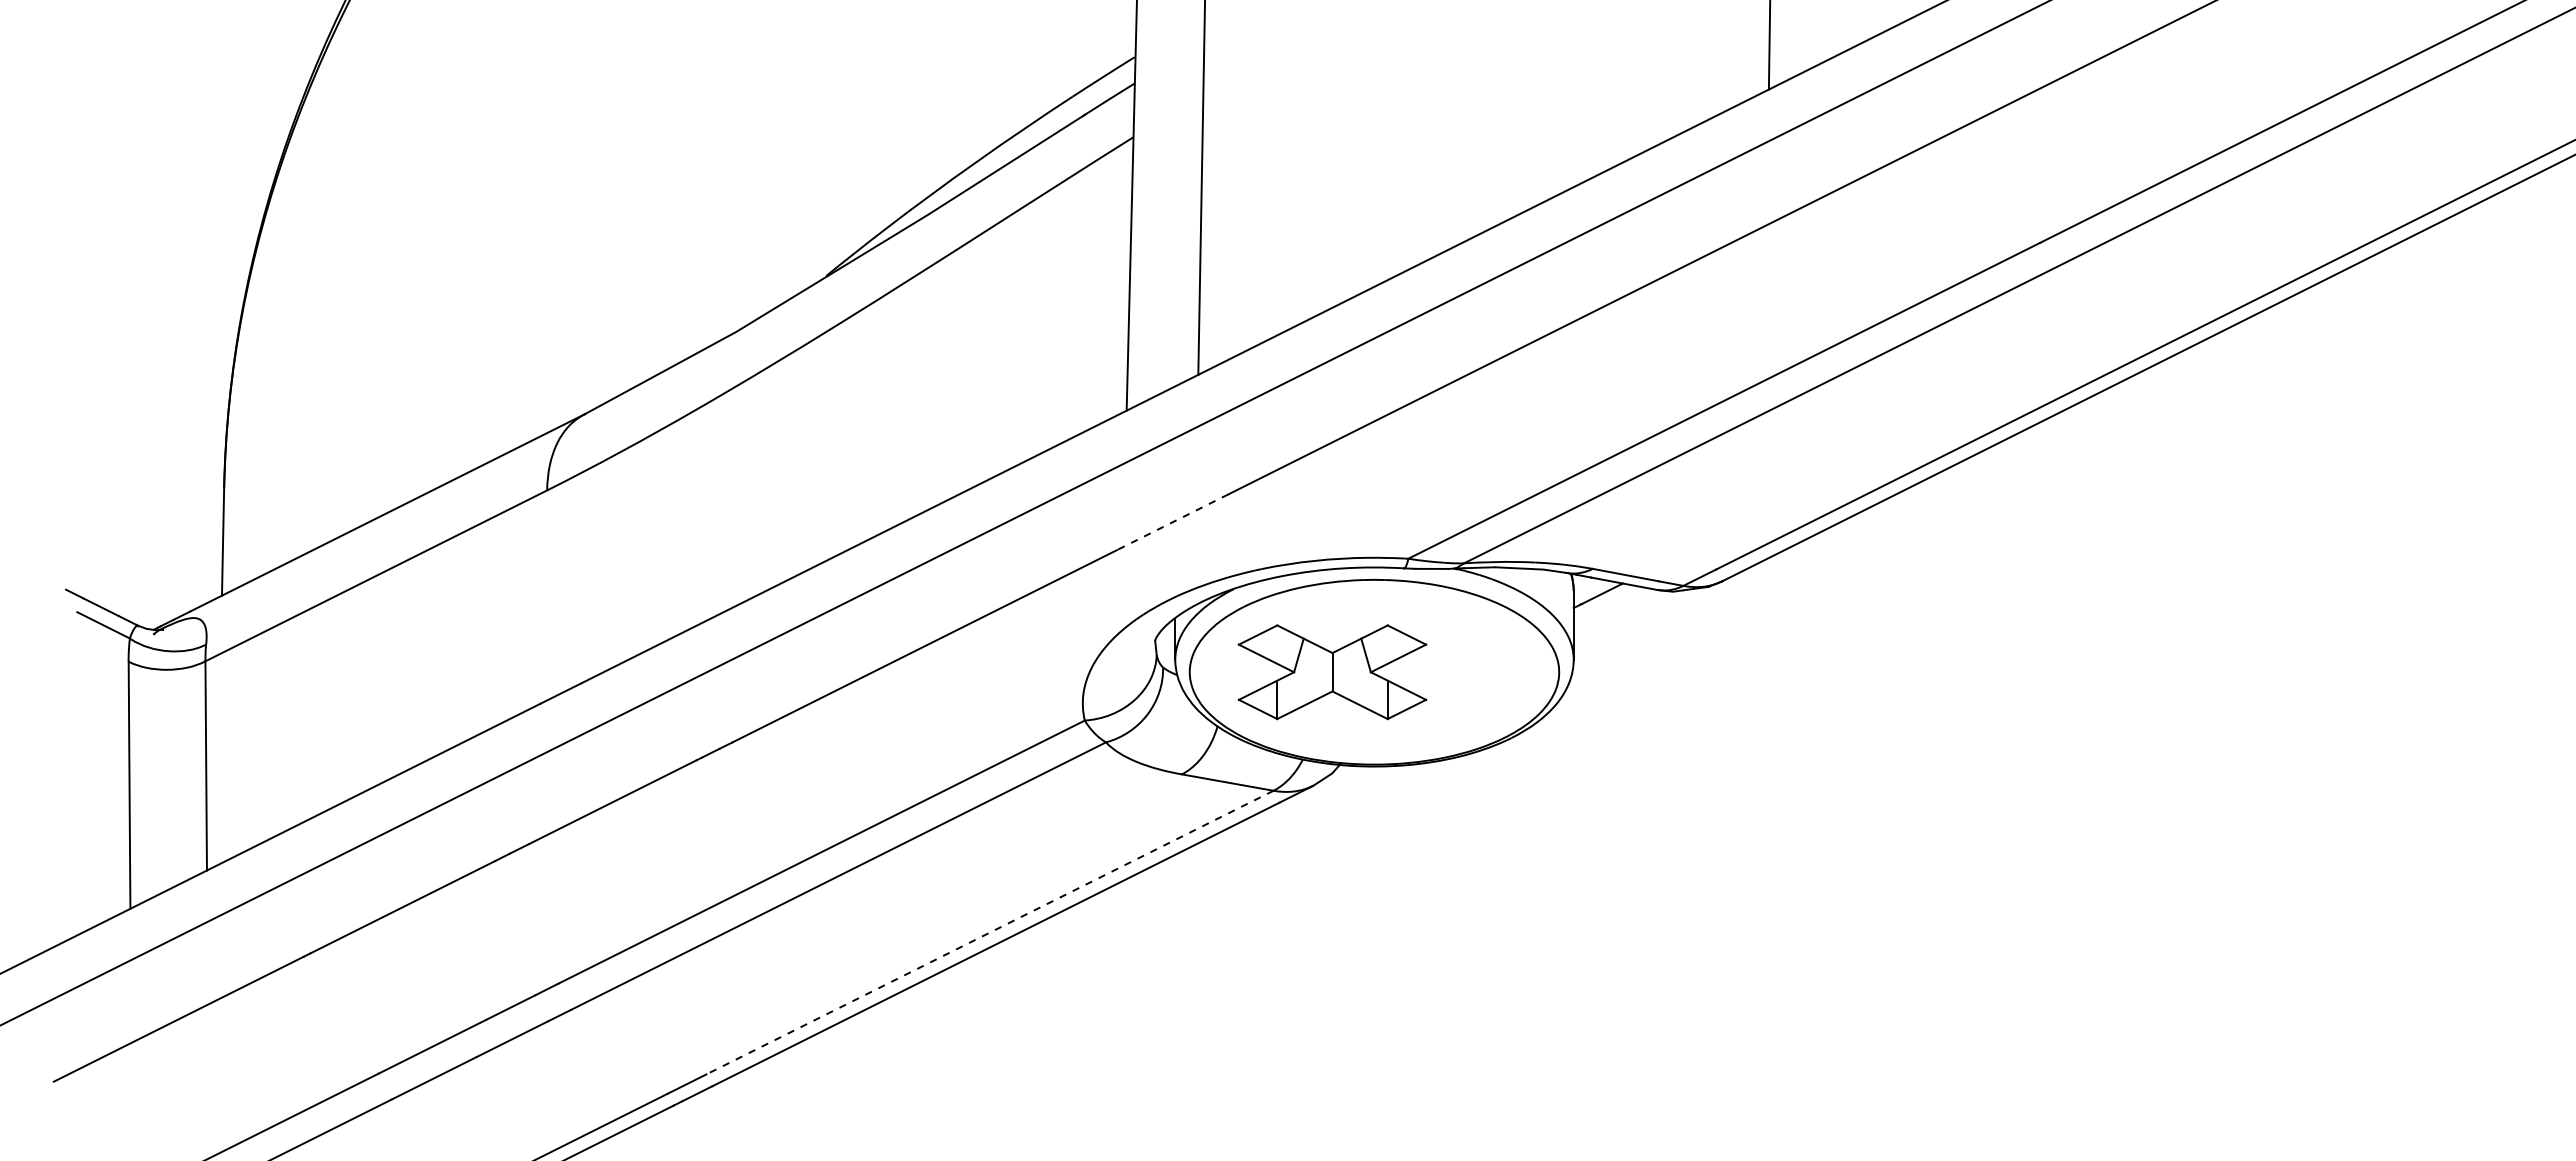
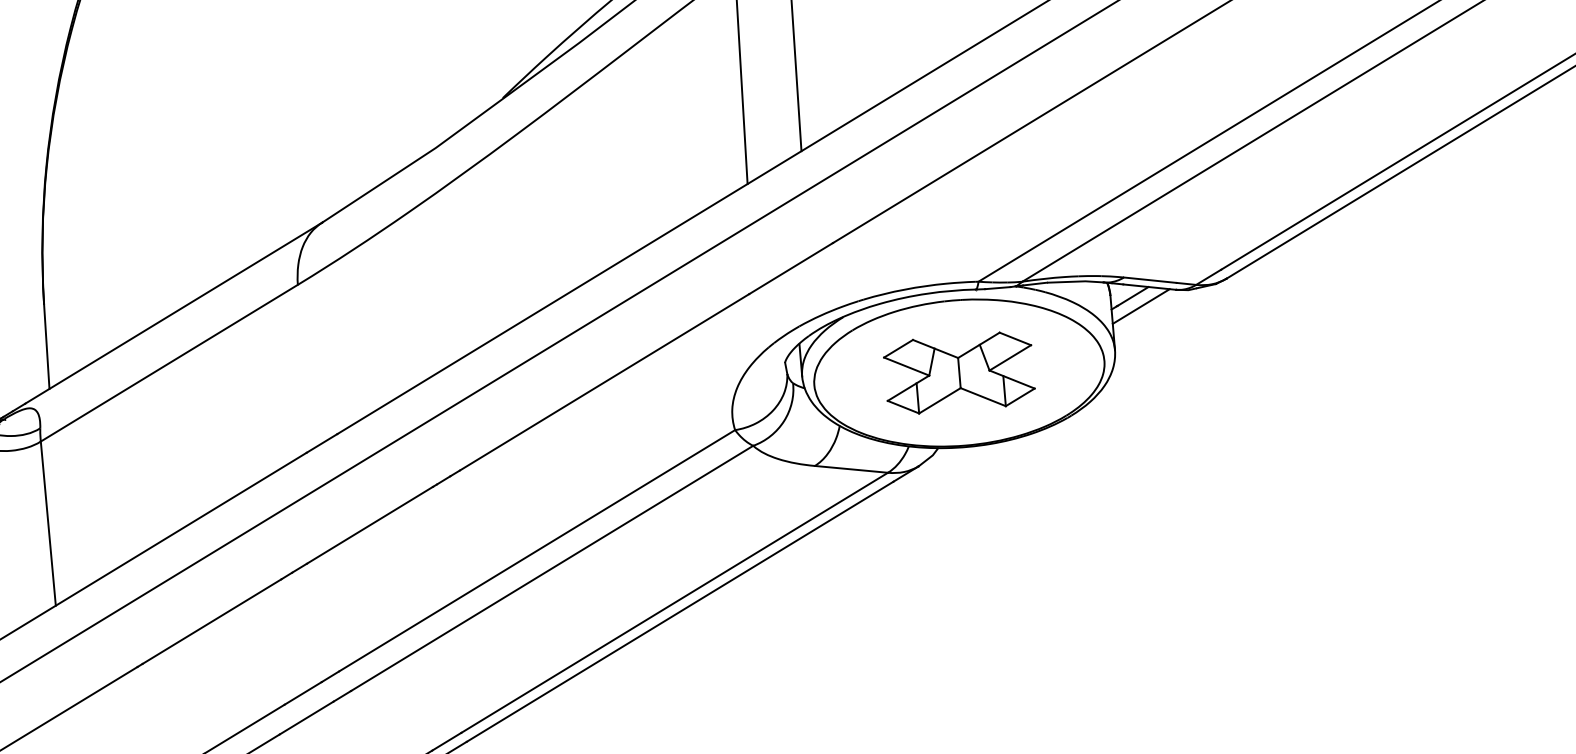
line: (1172, 522) -> (790, 268), dashed -> solid
line: (1611, 607) -> (1141, 306), added
part: (1332, 672) -> (959, 373), moved
line: (989, 932) -> (674, 602), dashed -> solid

